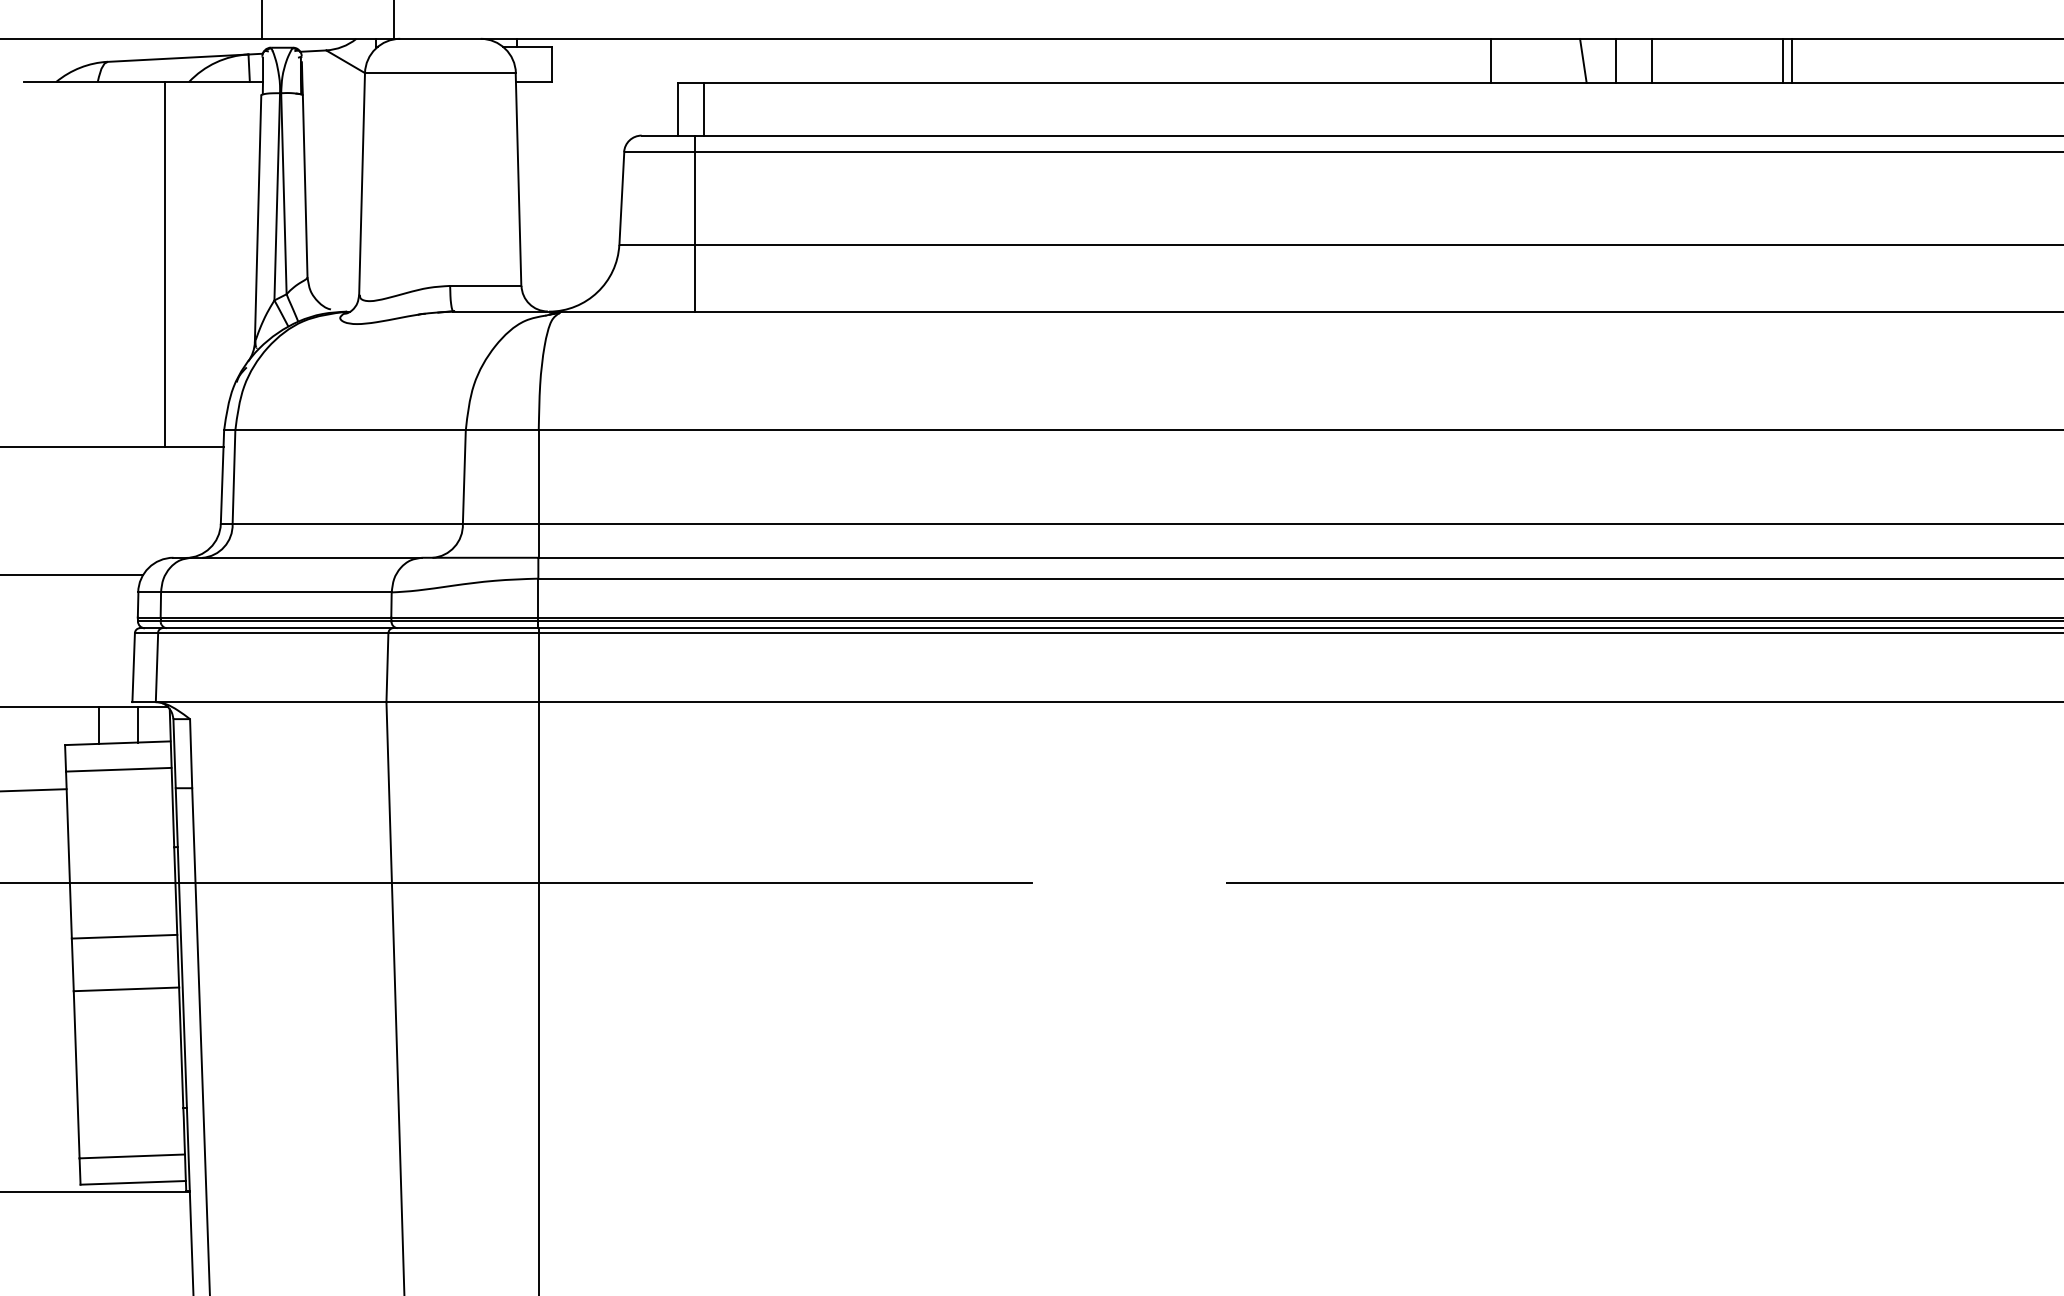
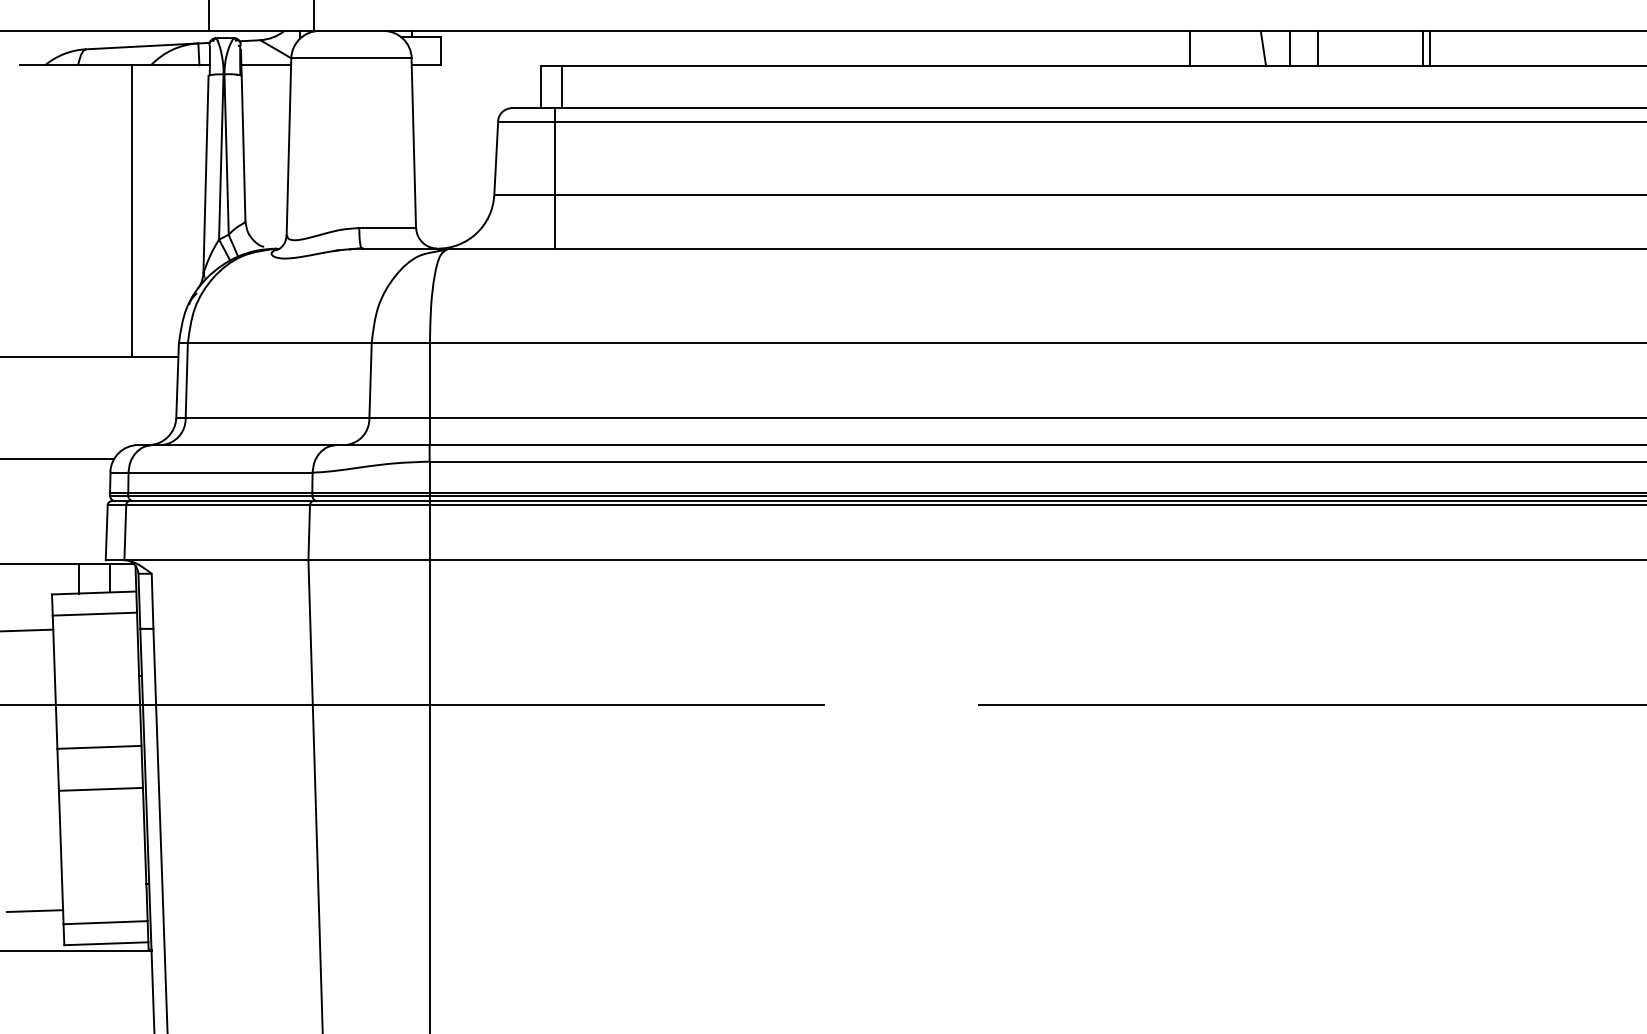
line: (333, 82) -> (266, 65), added
line: (43, 1142) -> (34, 911), added

